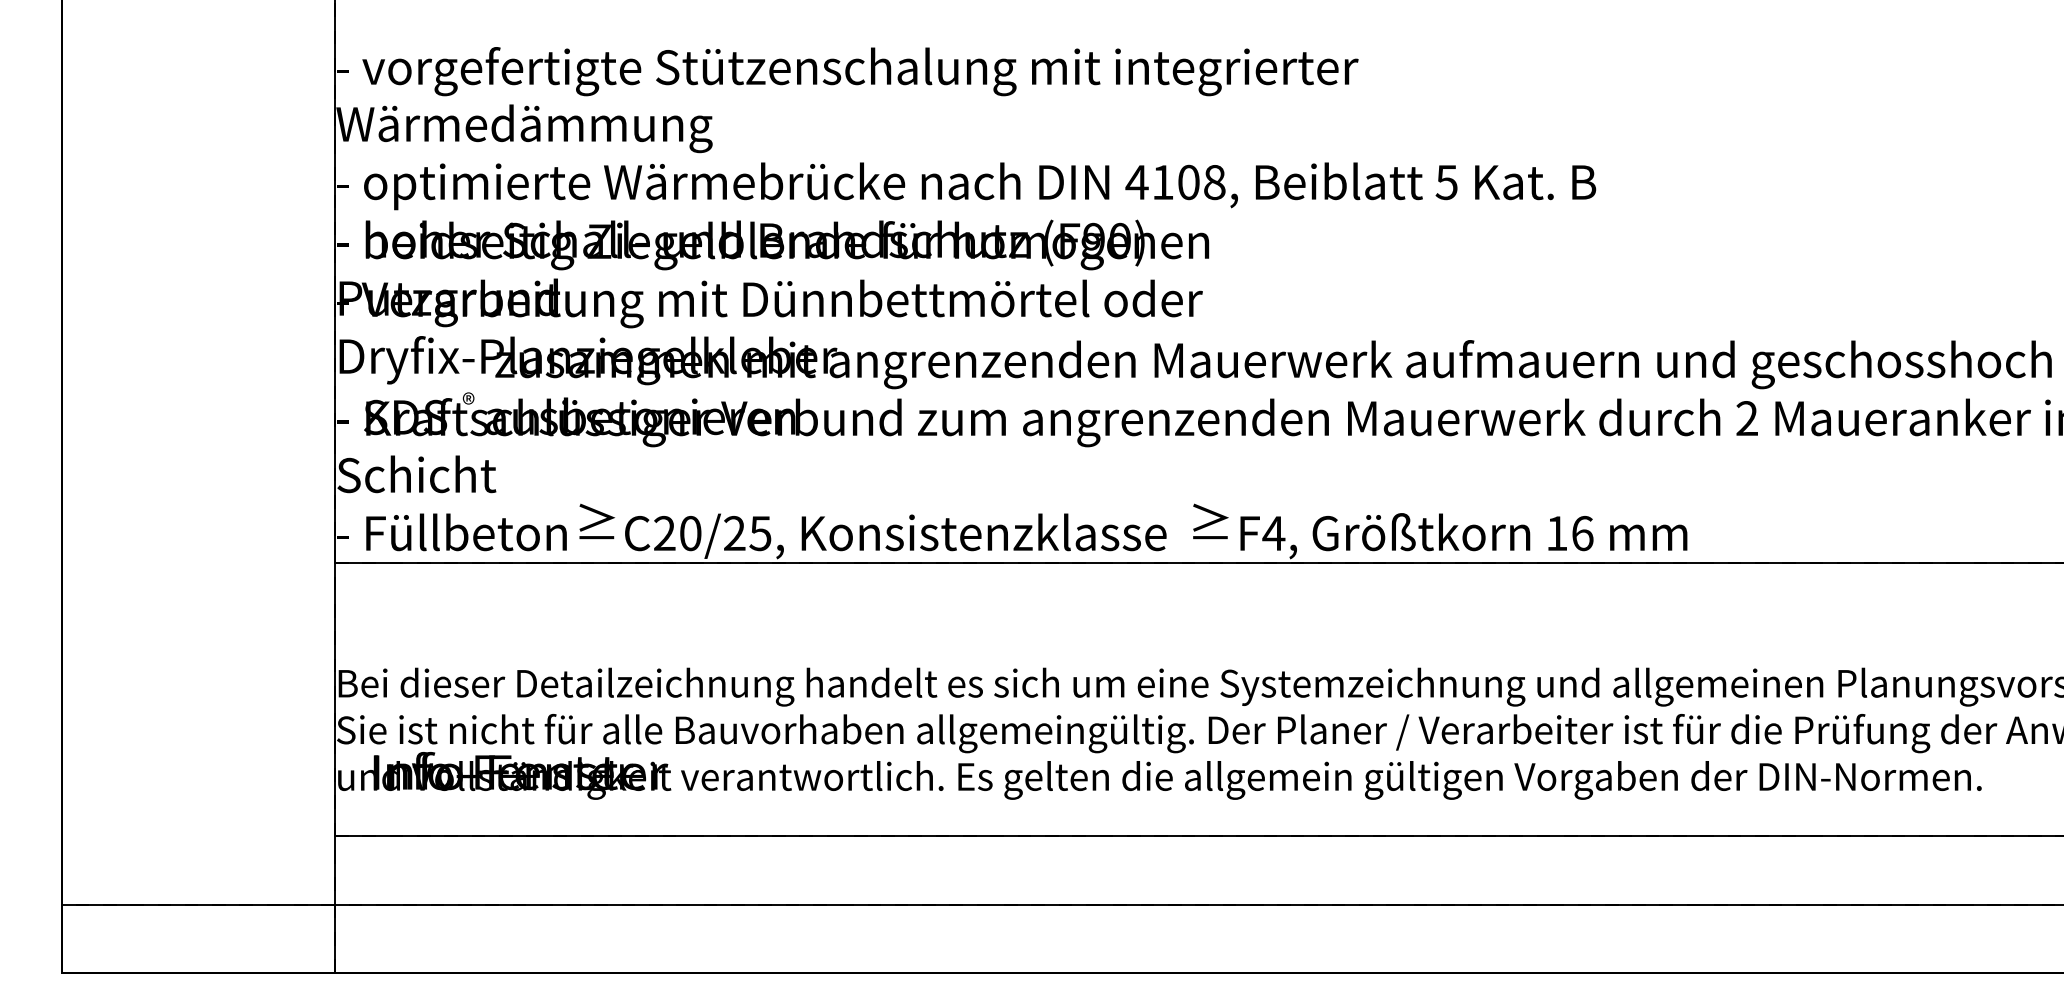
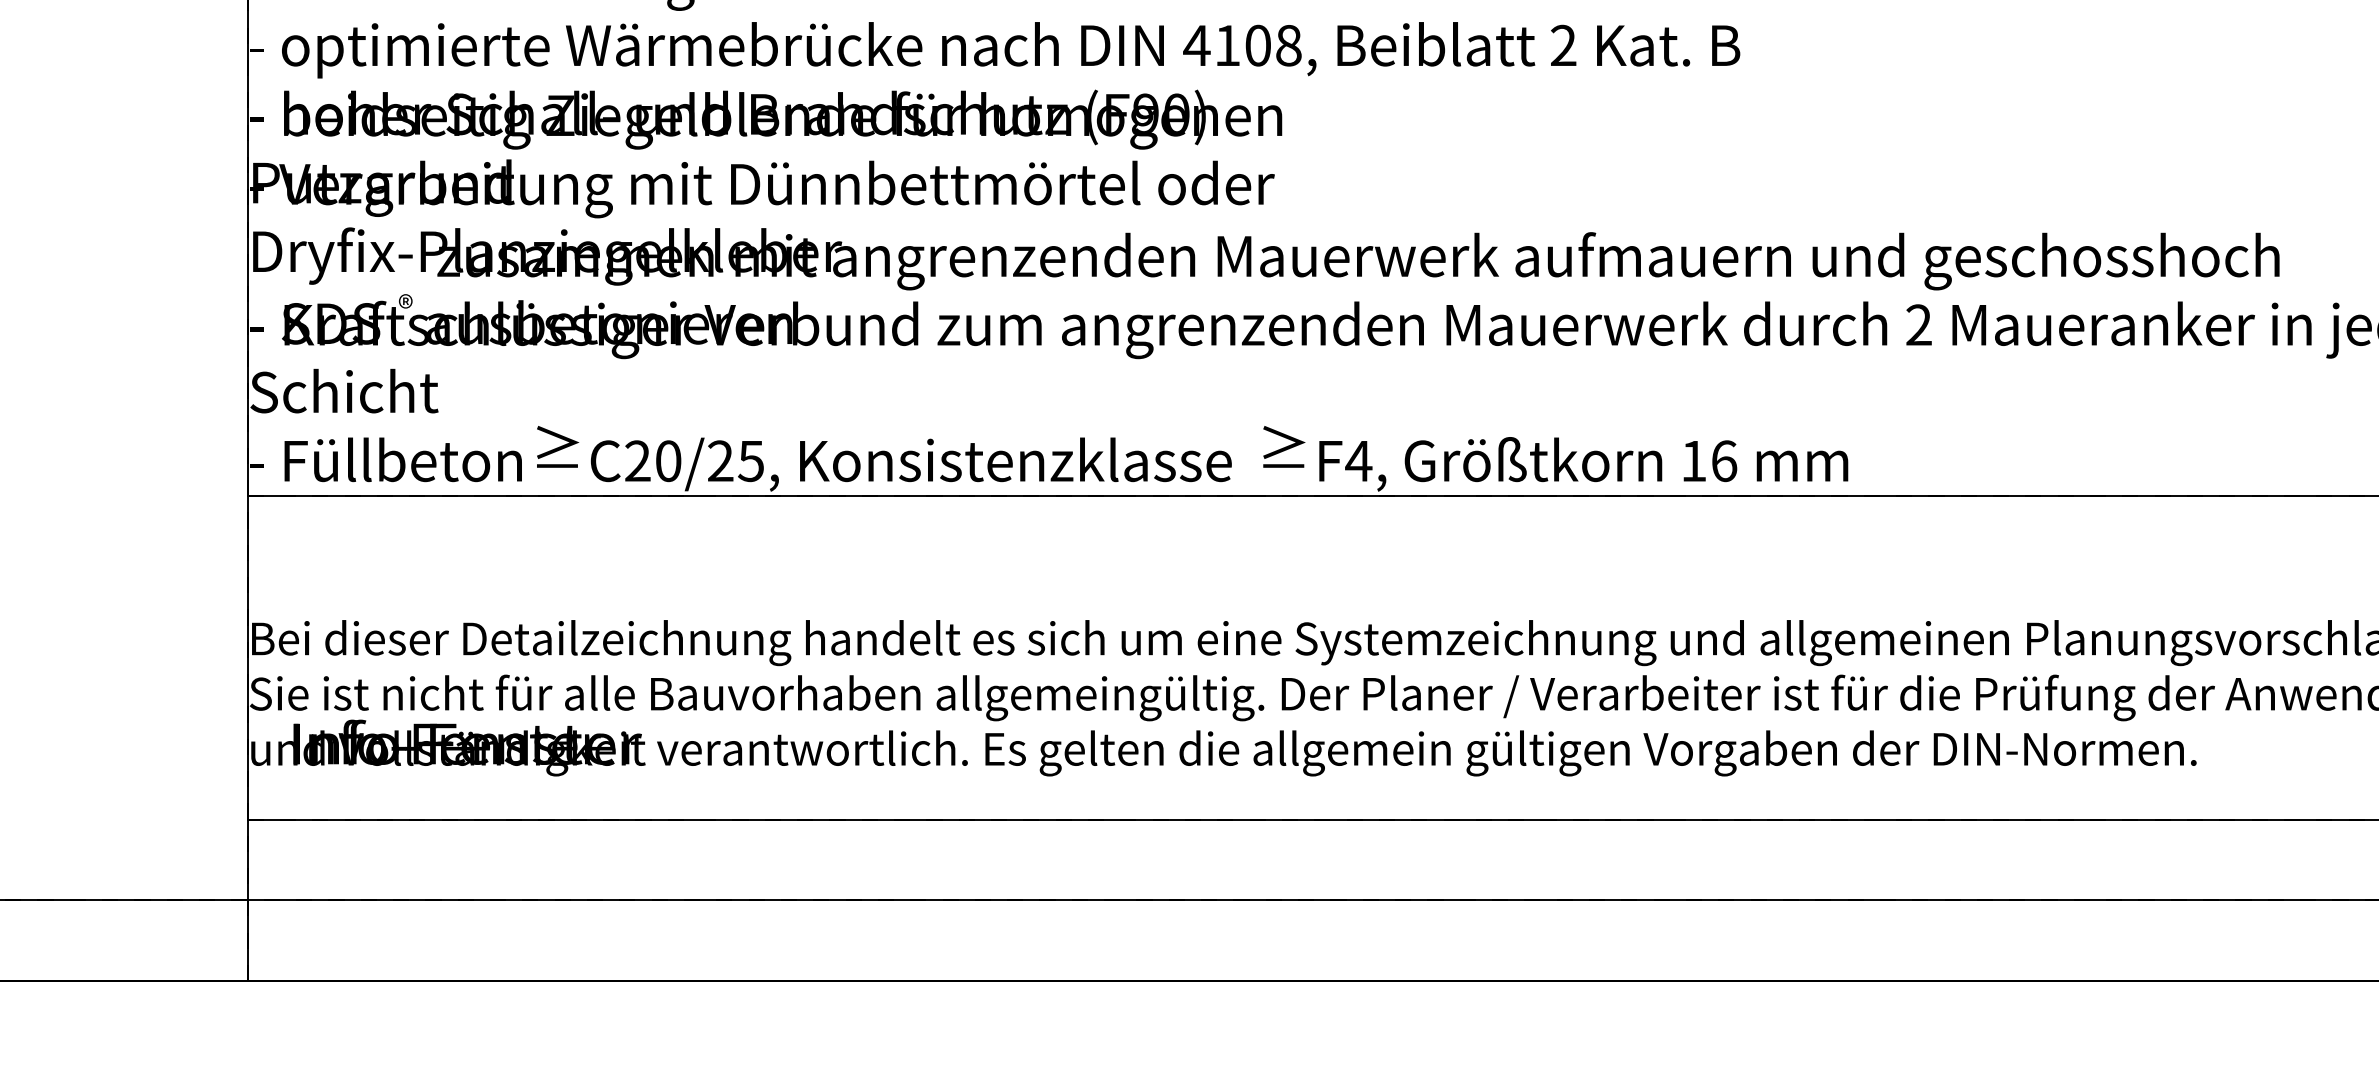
text: (1446, 182) -> (1563, 45), 5 -> 2

